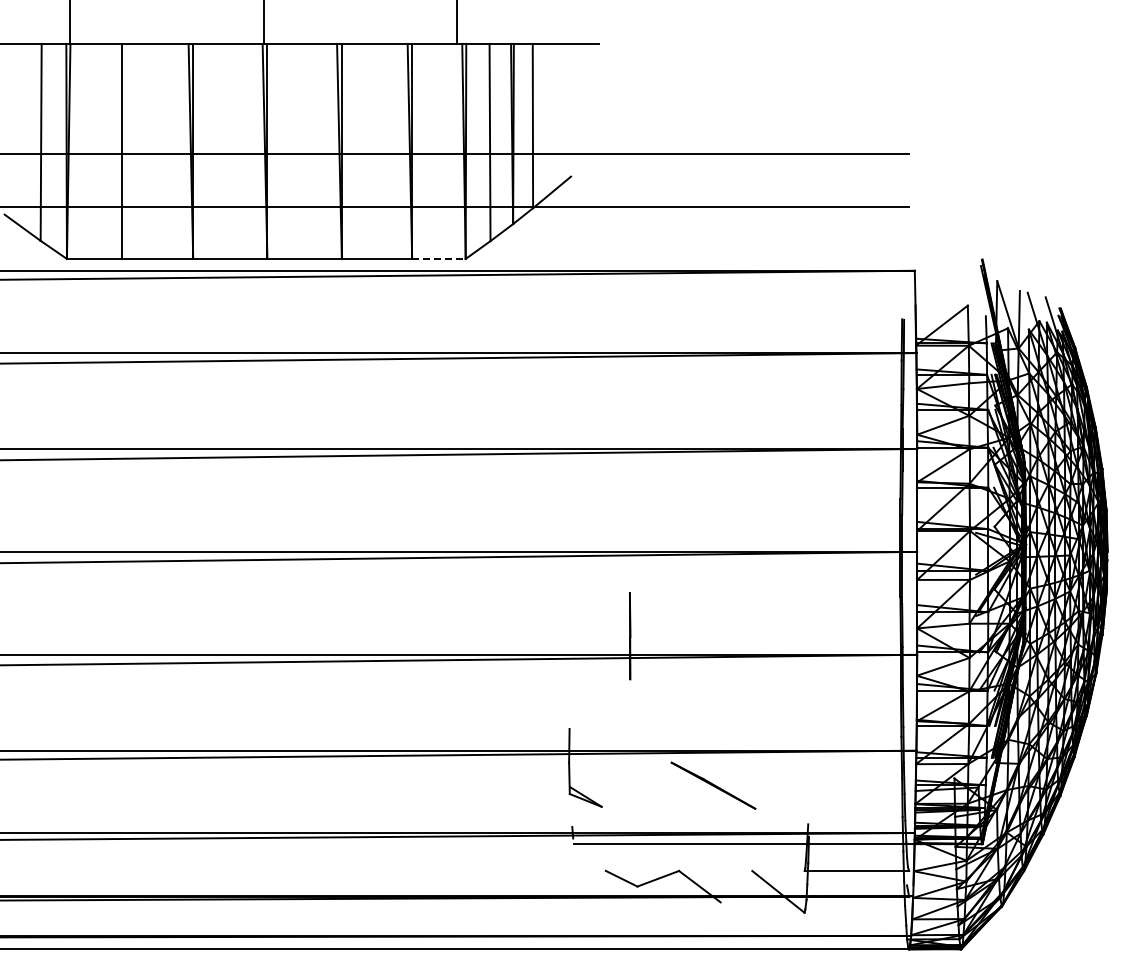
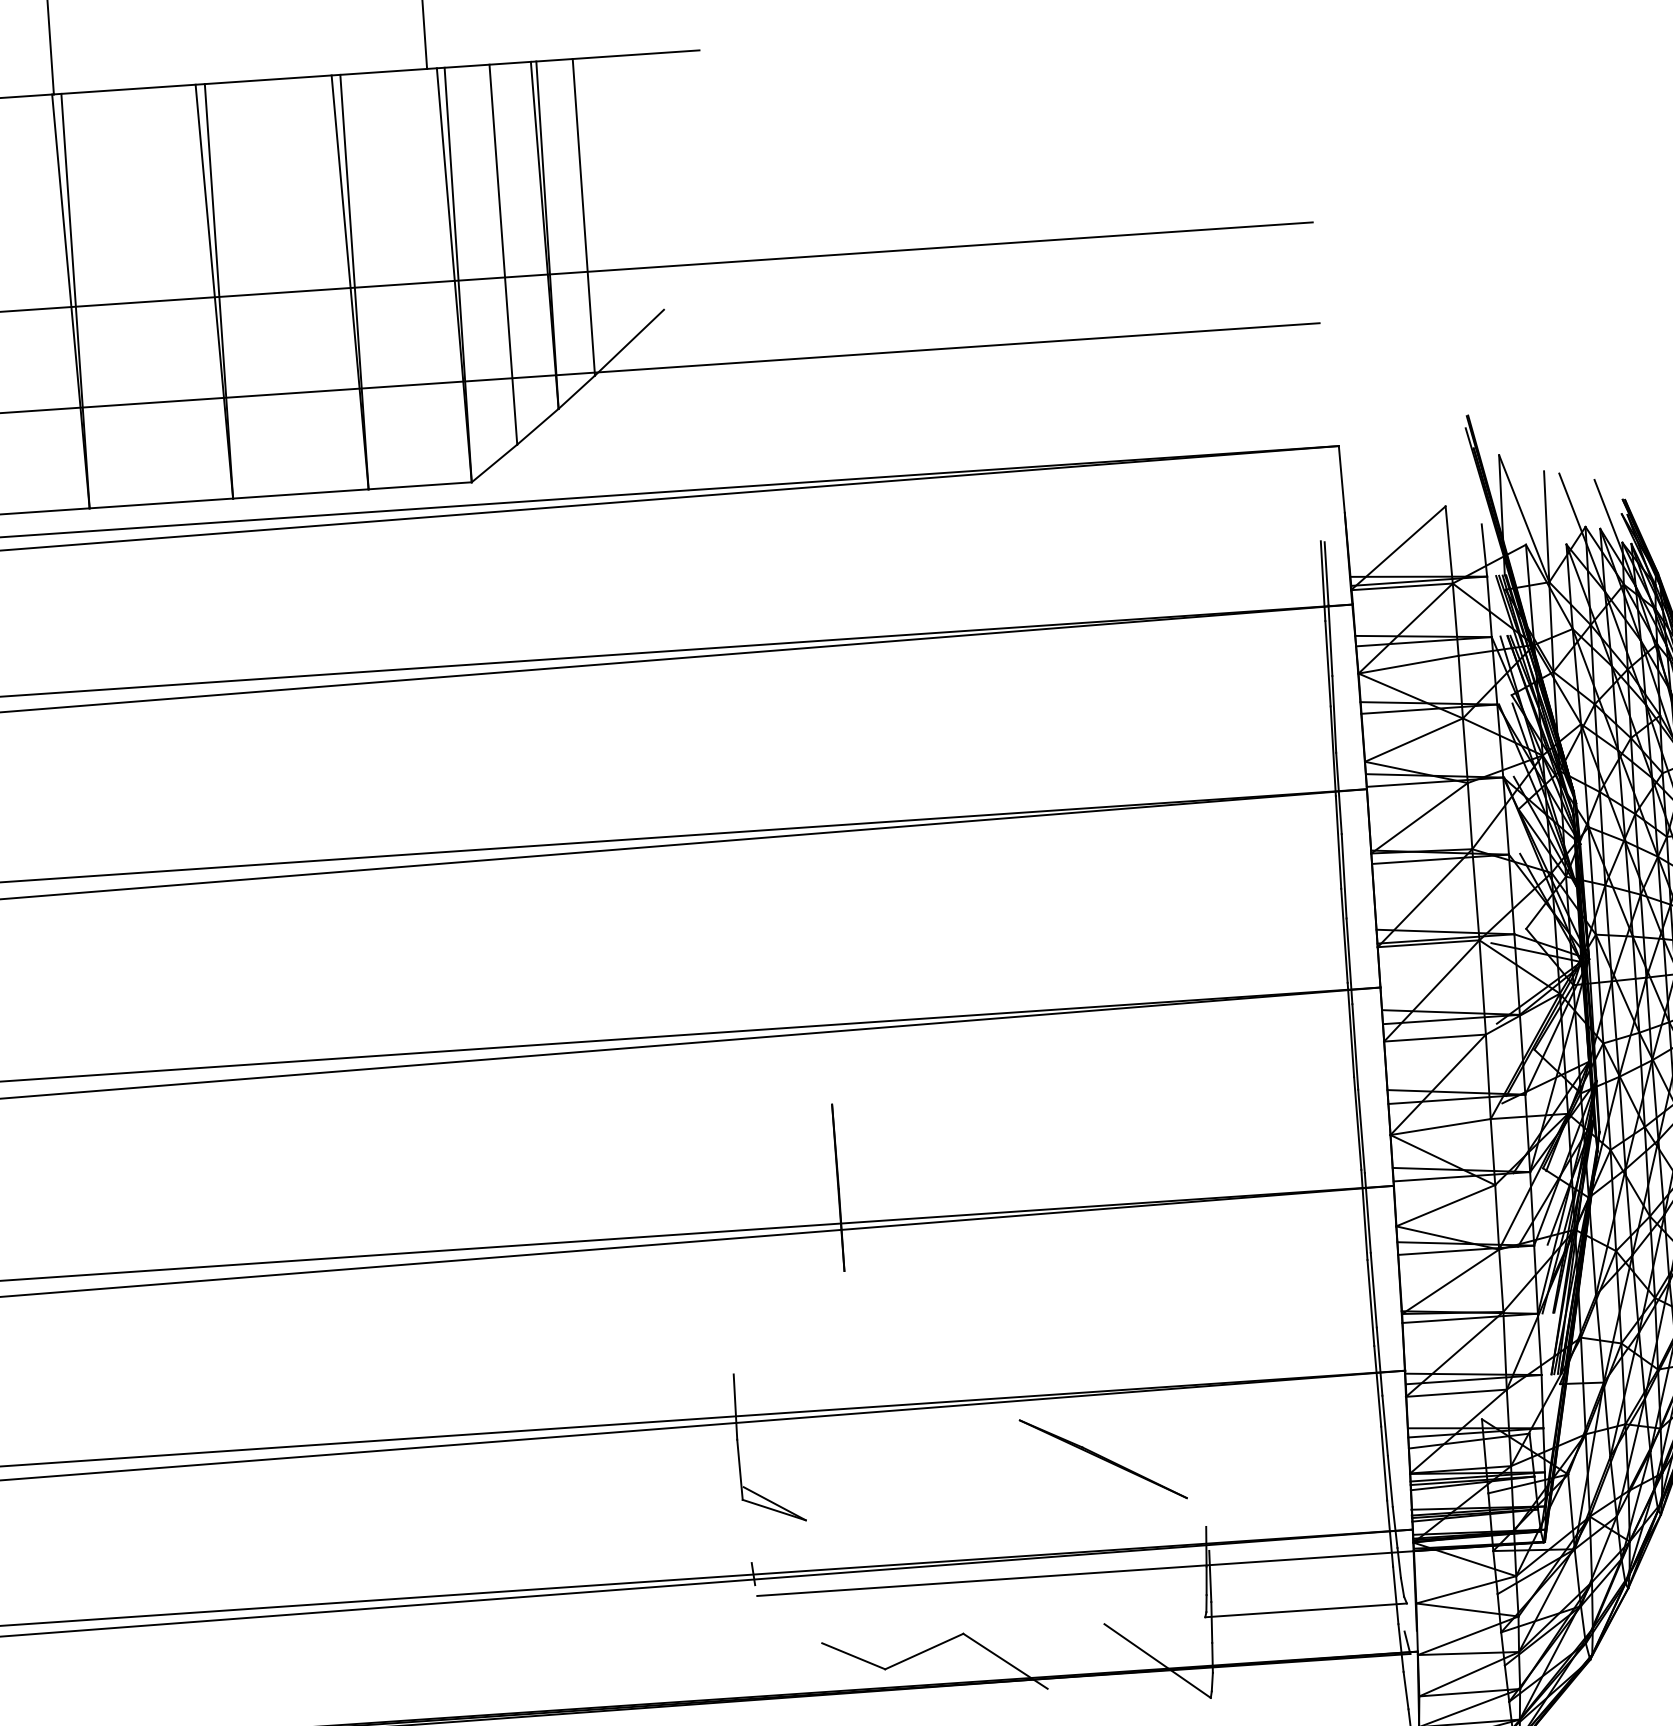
line: (438, 258) -> (419, 485), dashed -> solid
line: (713, 785) -> (1103, 1458), moved

